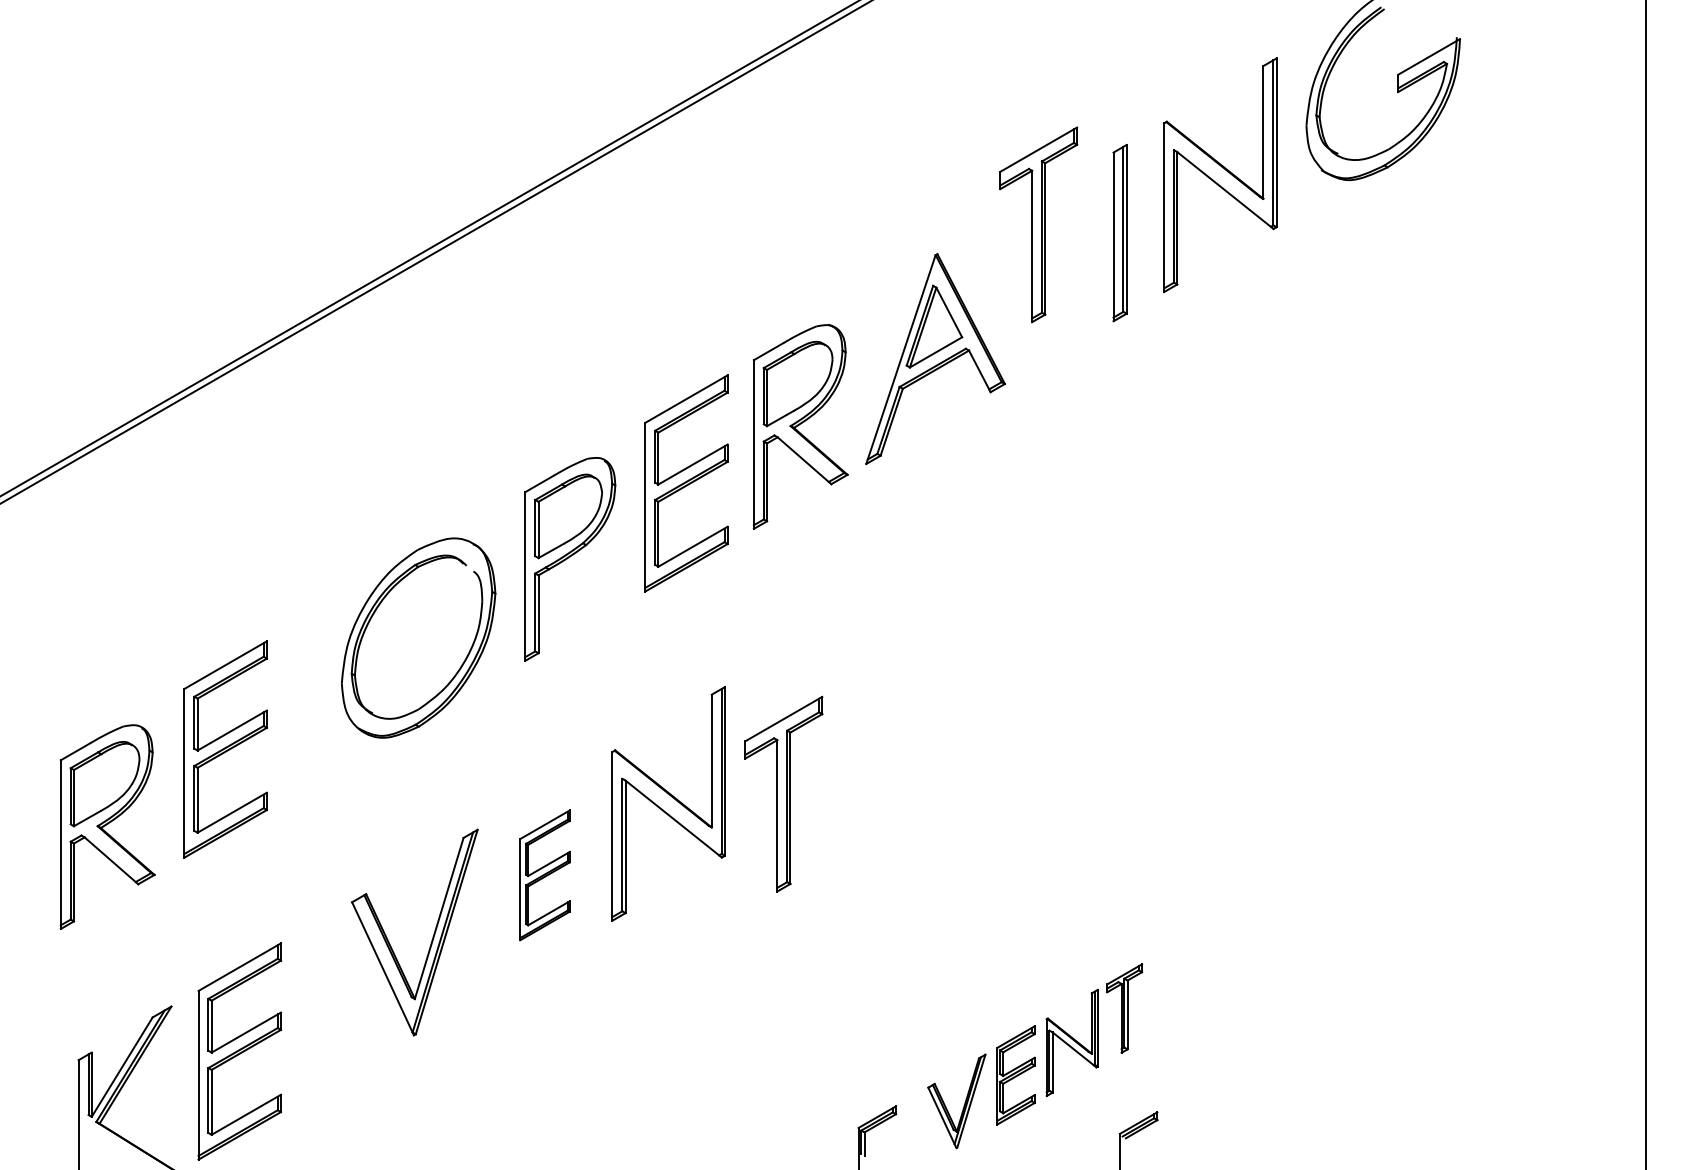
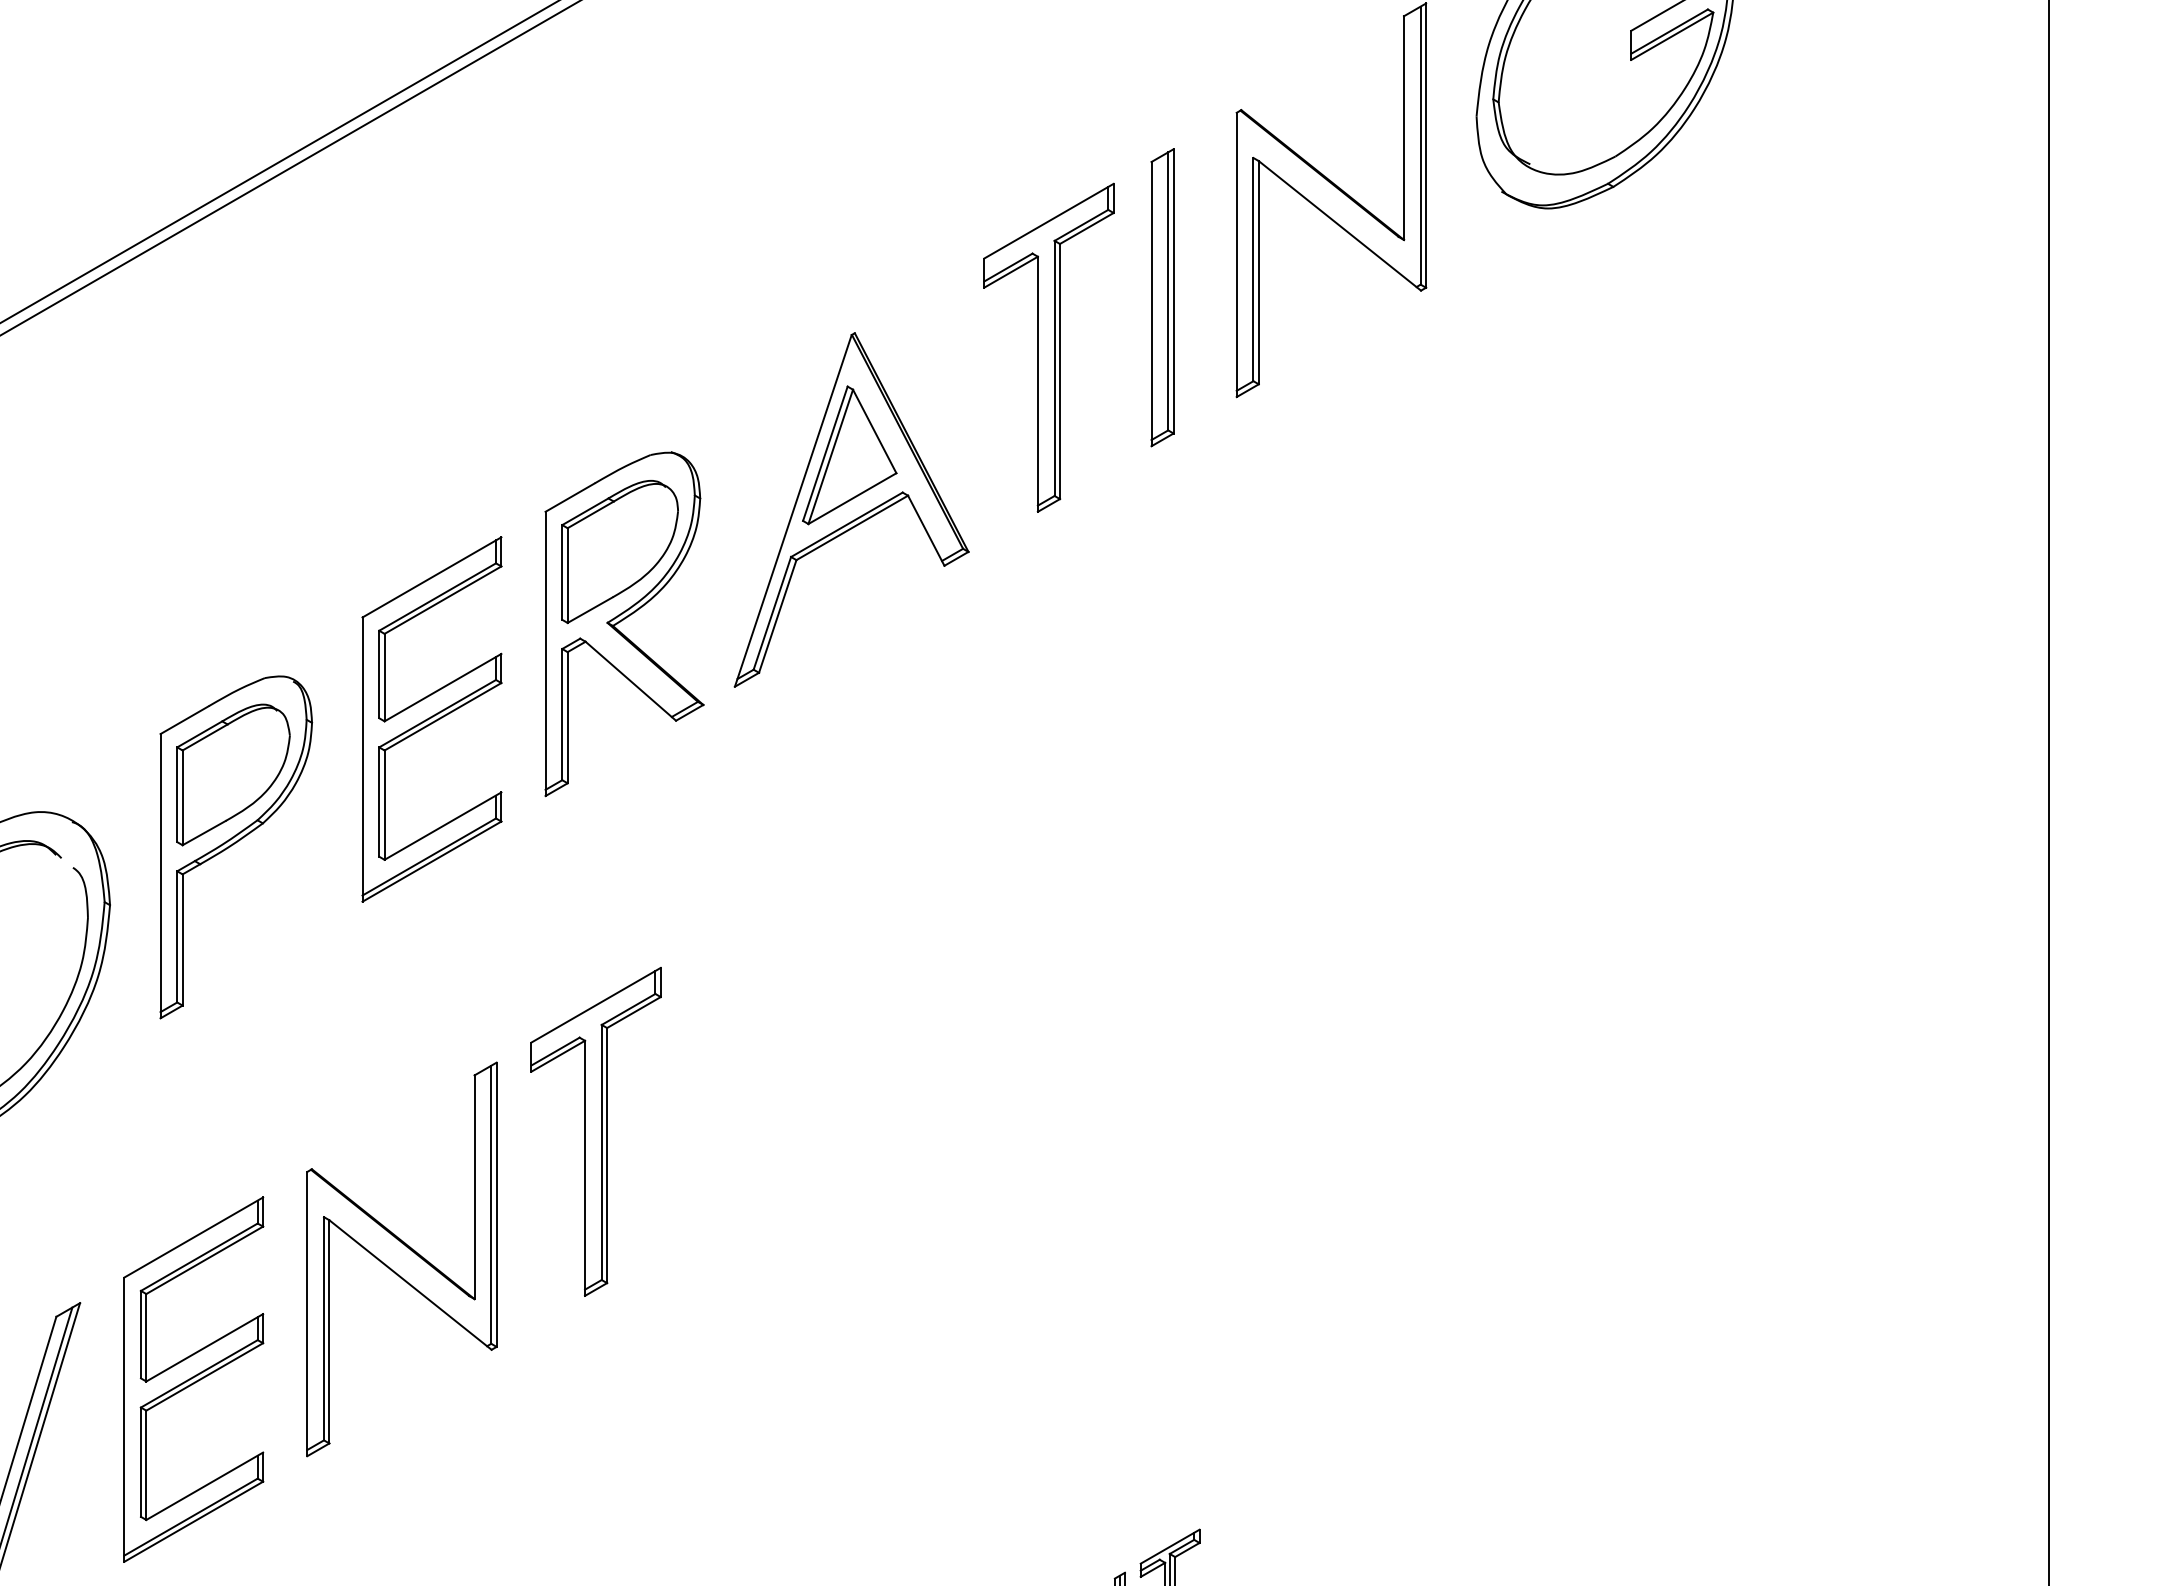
part: (1038, 224) -> (1048, 347), moved
part: (783, 793) -> (595, 1130), moved
part: (544, 875) -> (192, 1380), size x1.67

